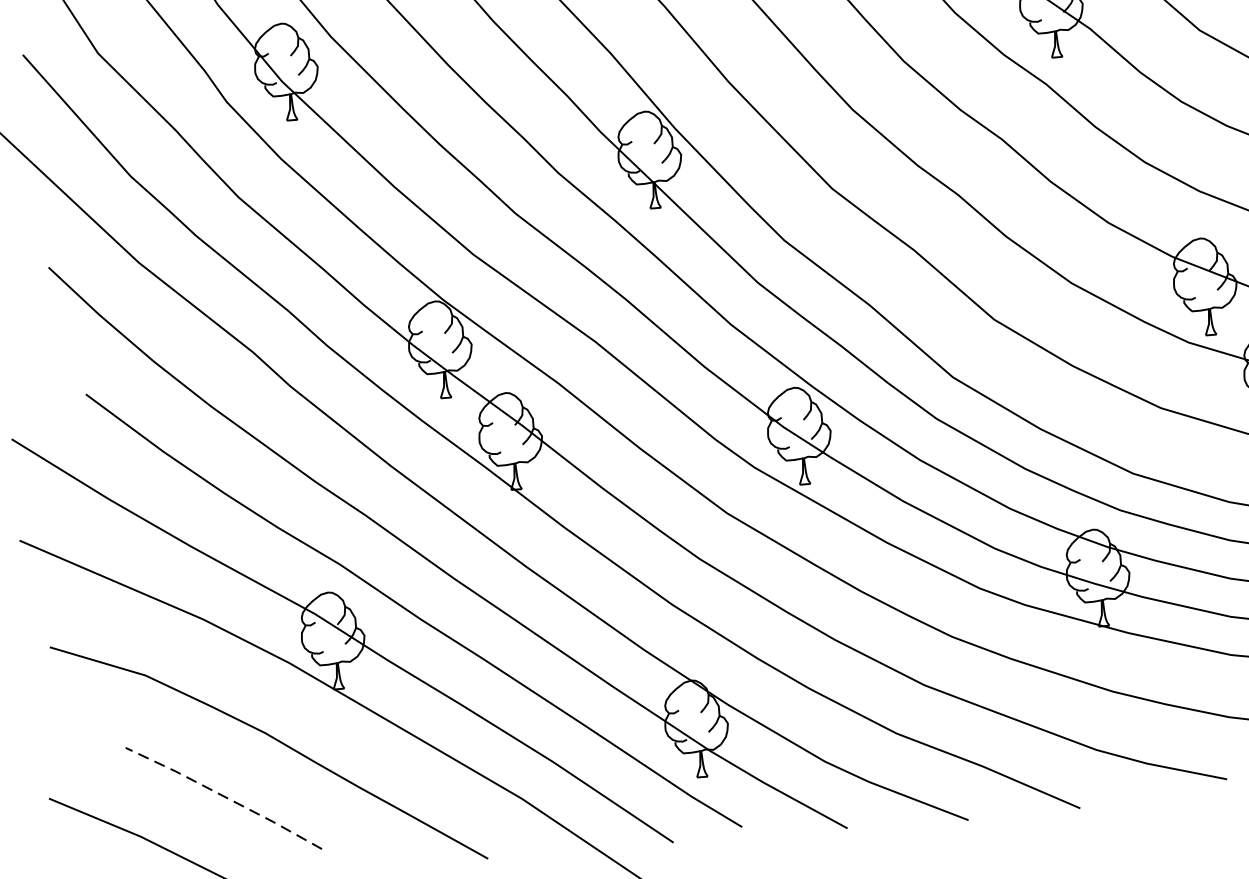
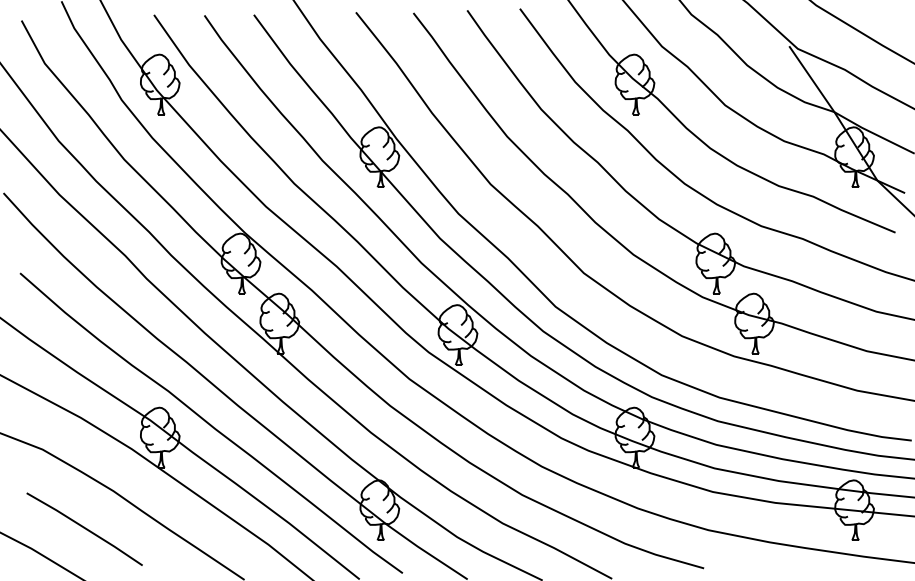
line: (225, 796) -> (85, 528), dashed -> solid

